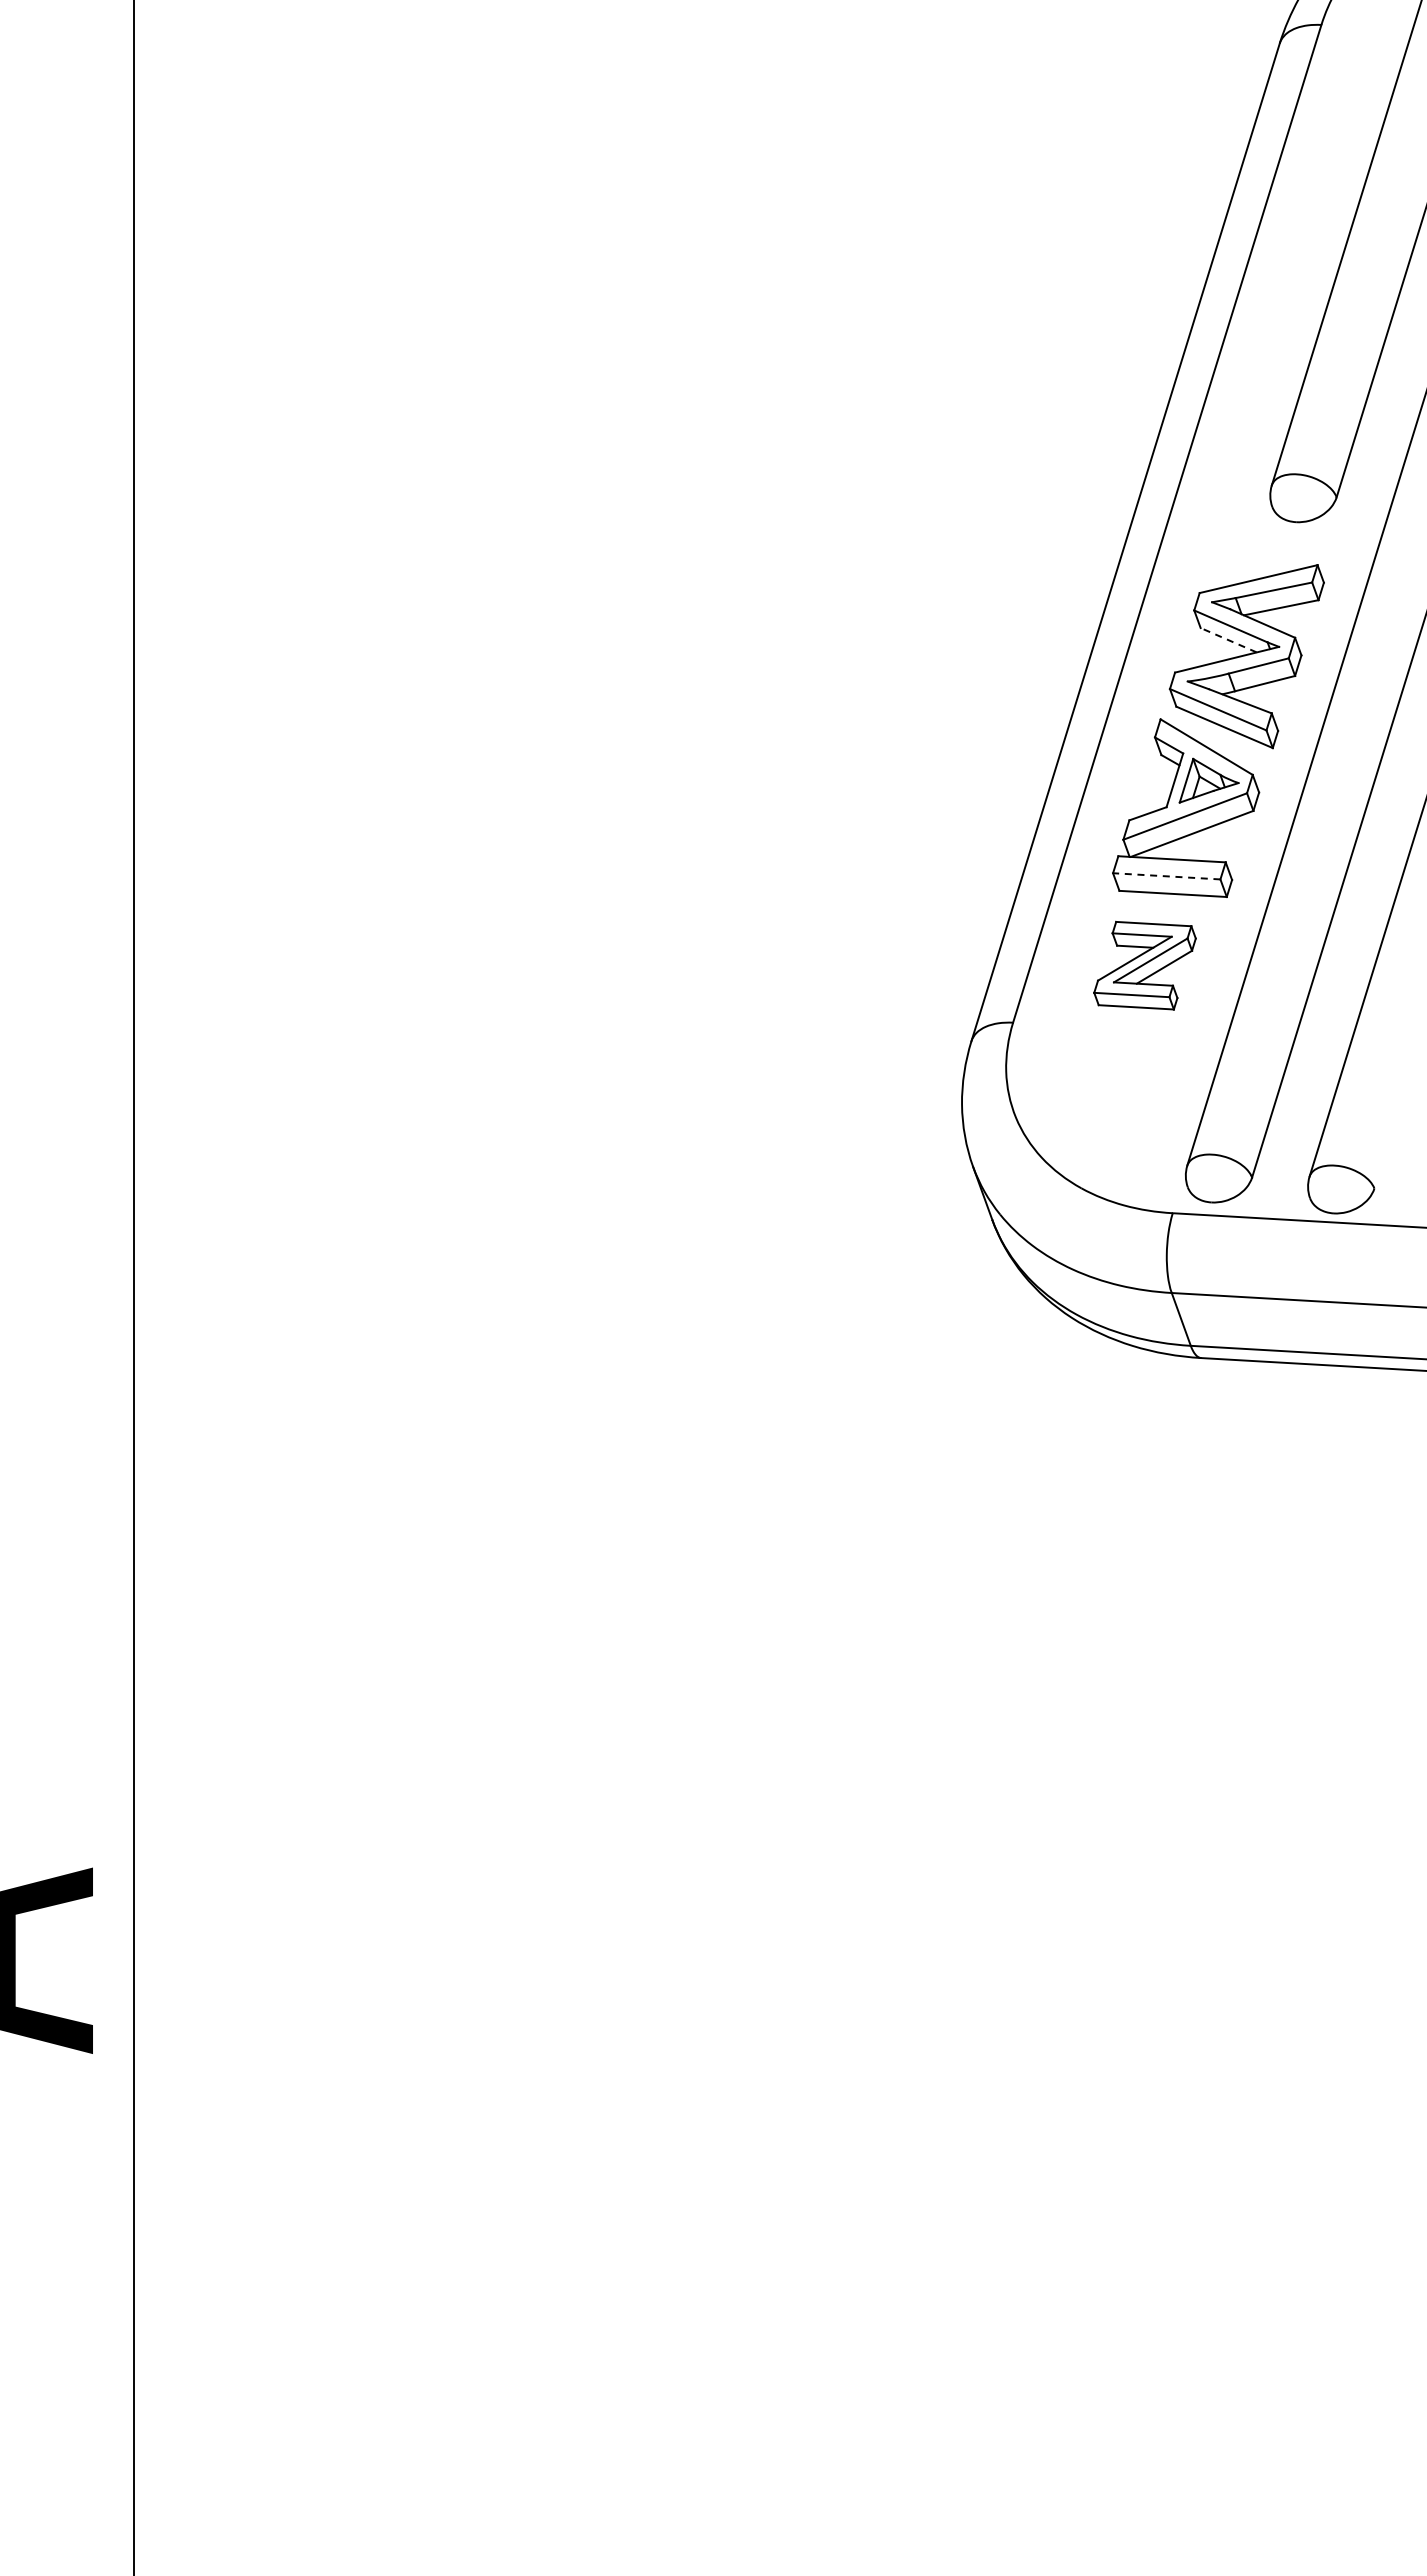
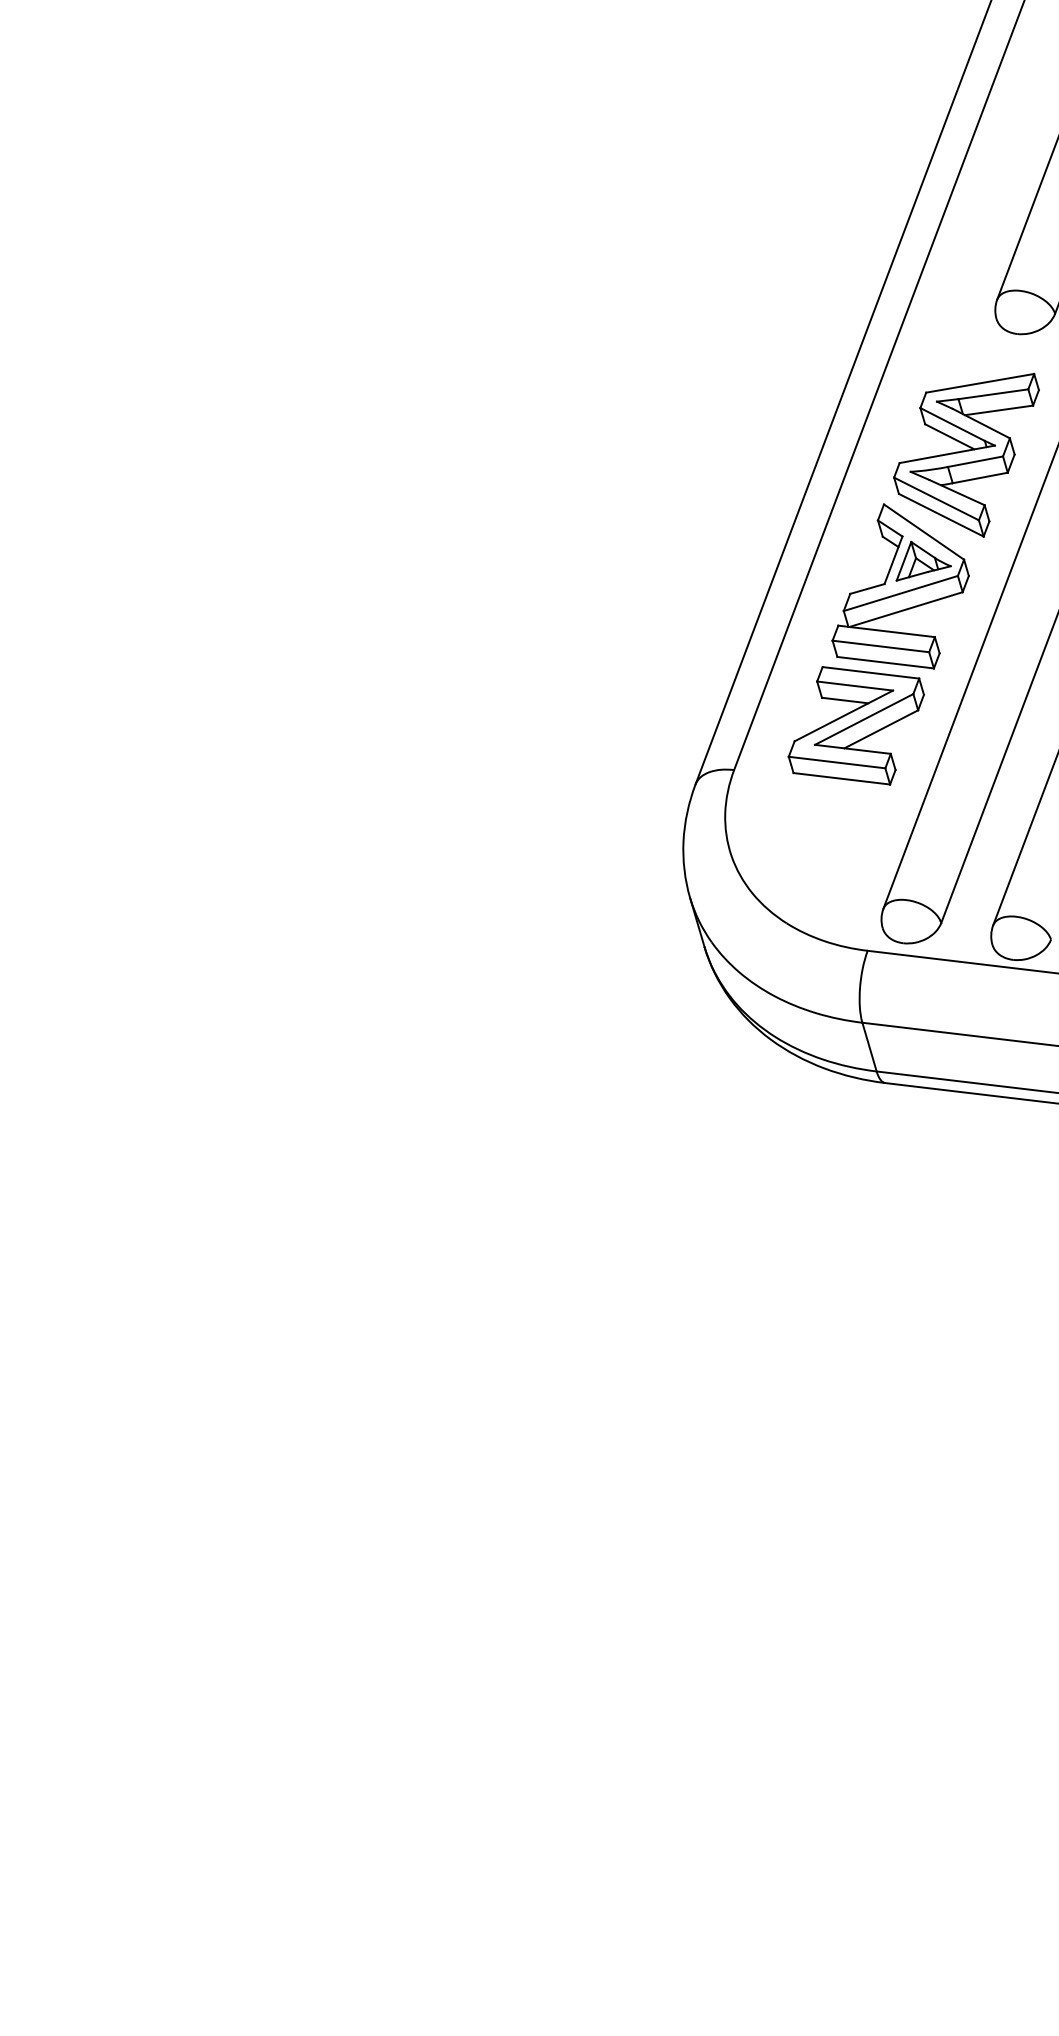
line: (1228, 640) -> (949, 437), dashed -> solid
line: (1166, 876) -> (880, 646), dashed -> solid
part: (1144, 965) -> (855, 725), size x1.43

